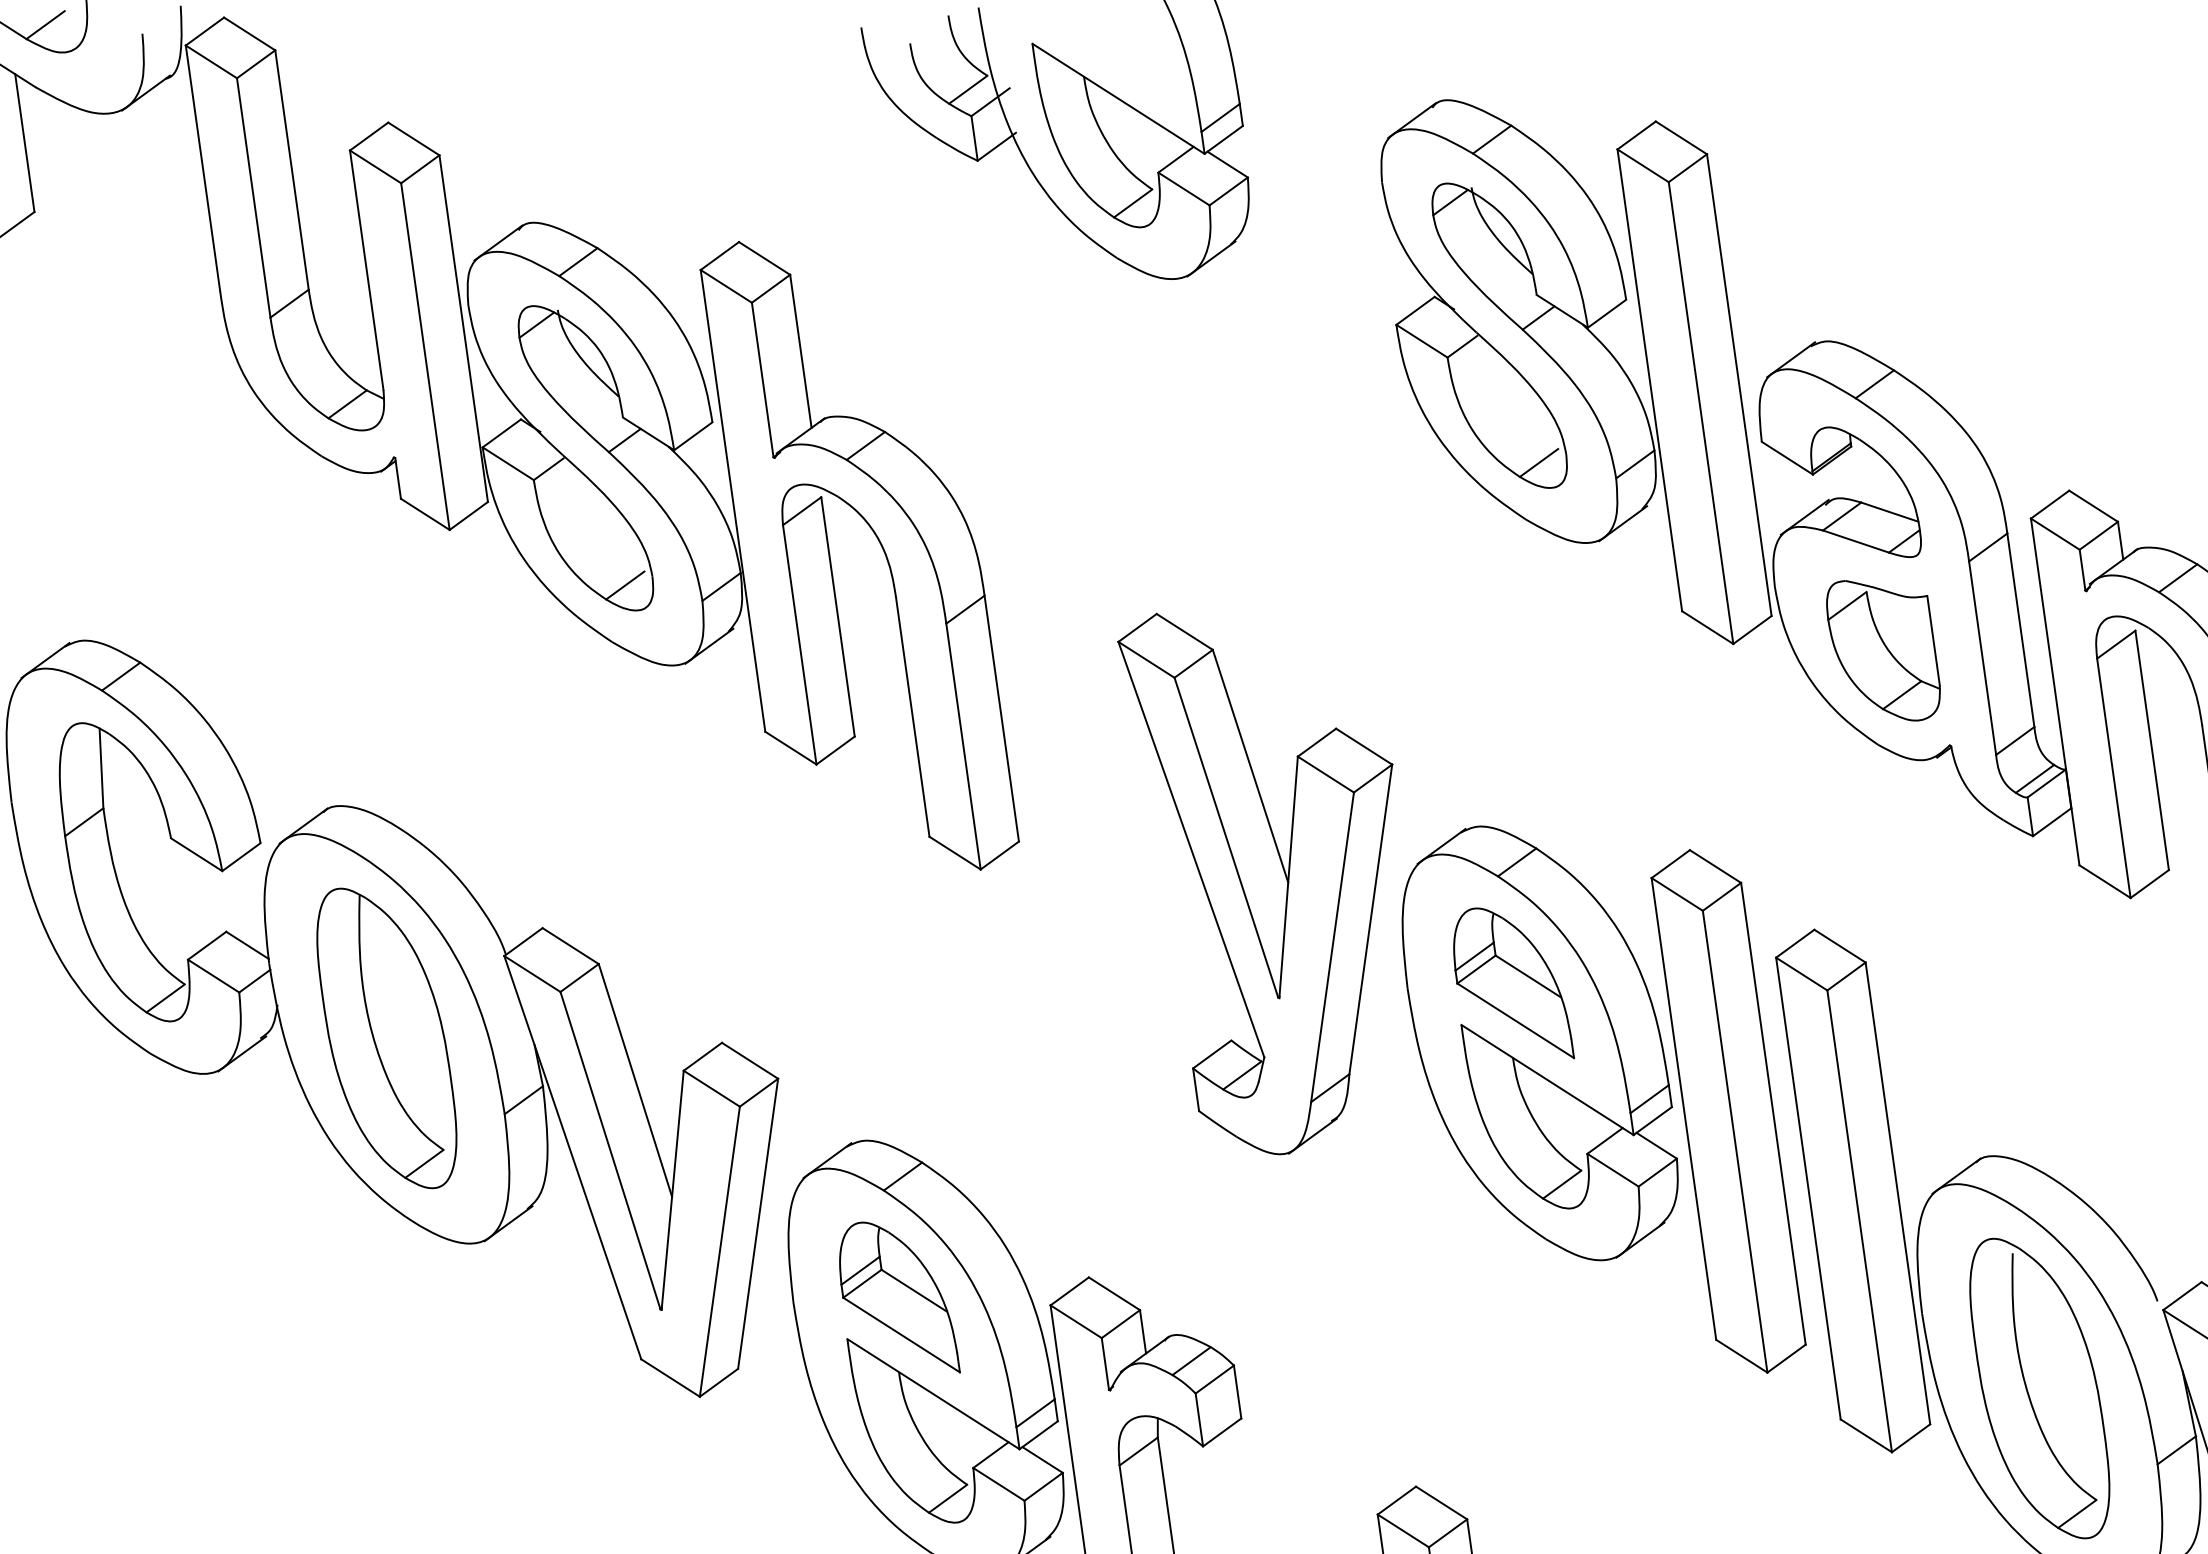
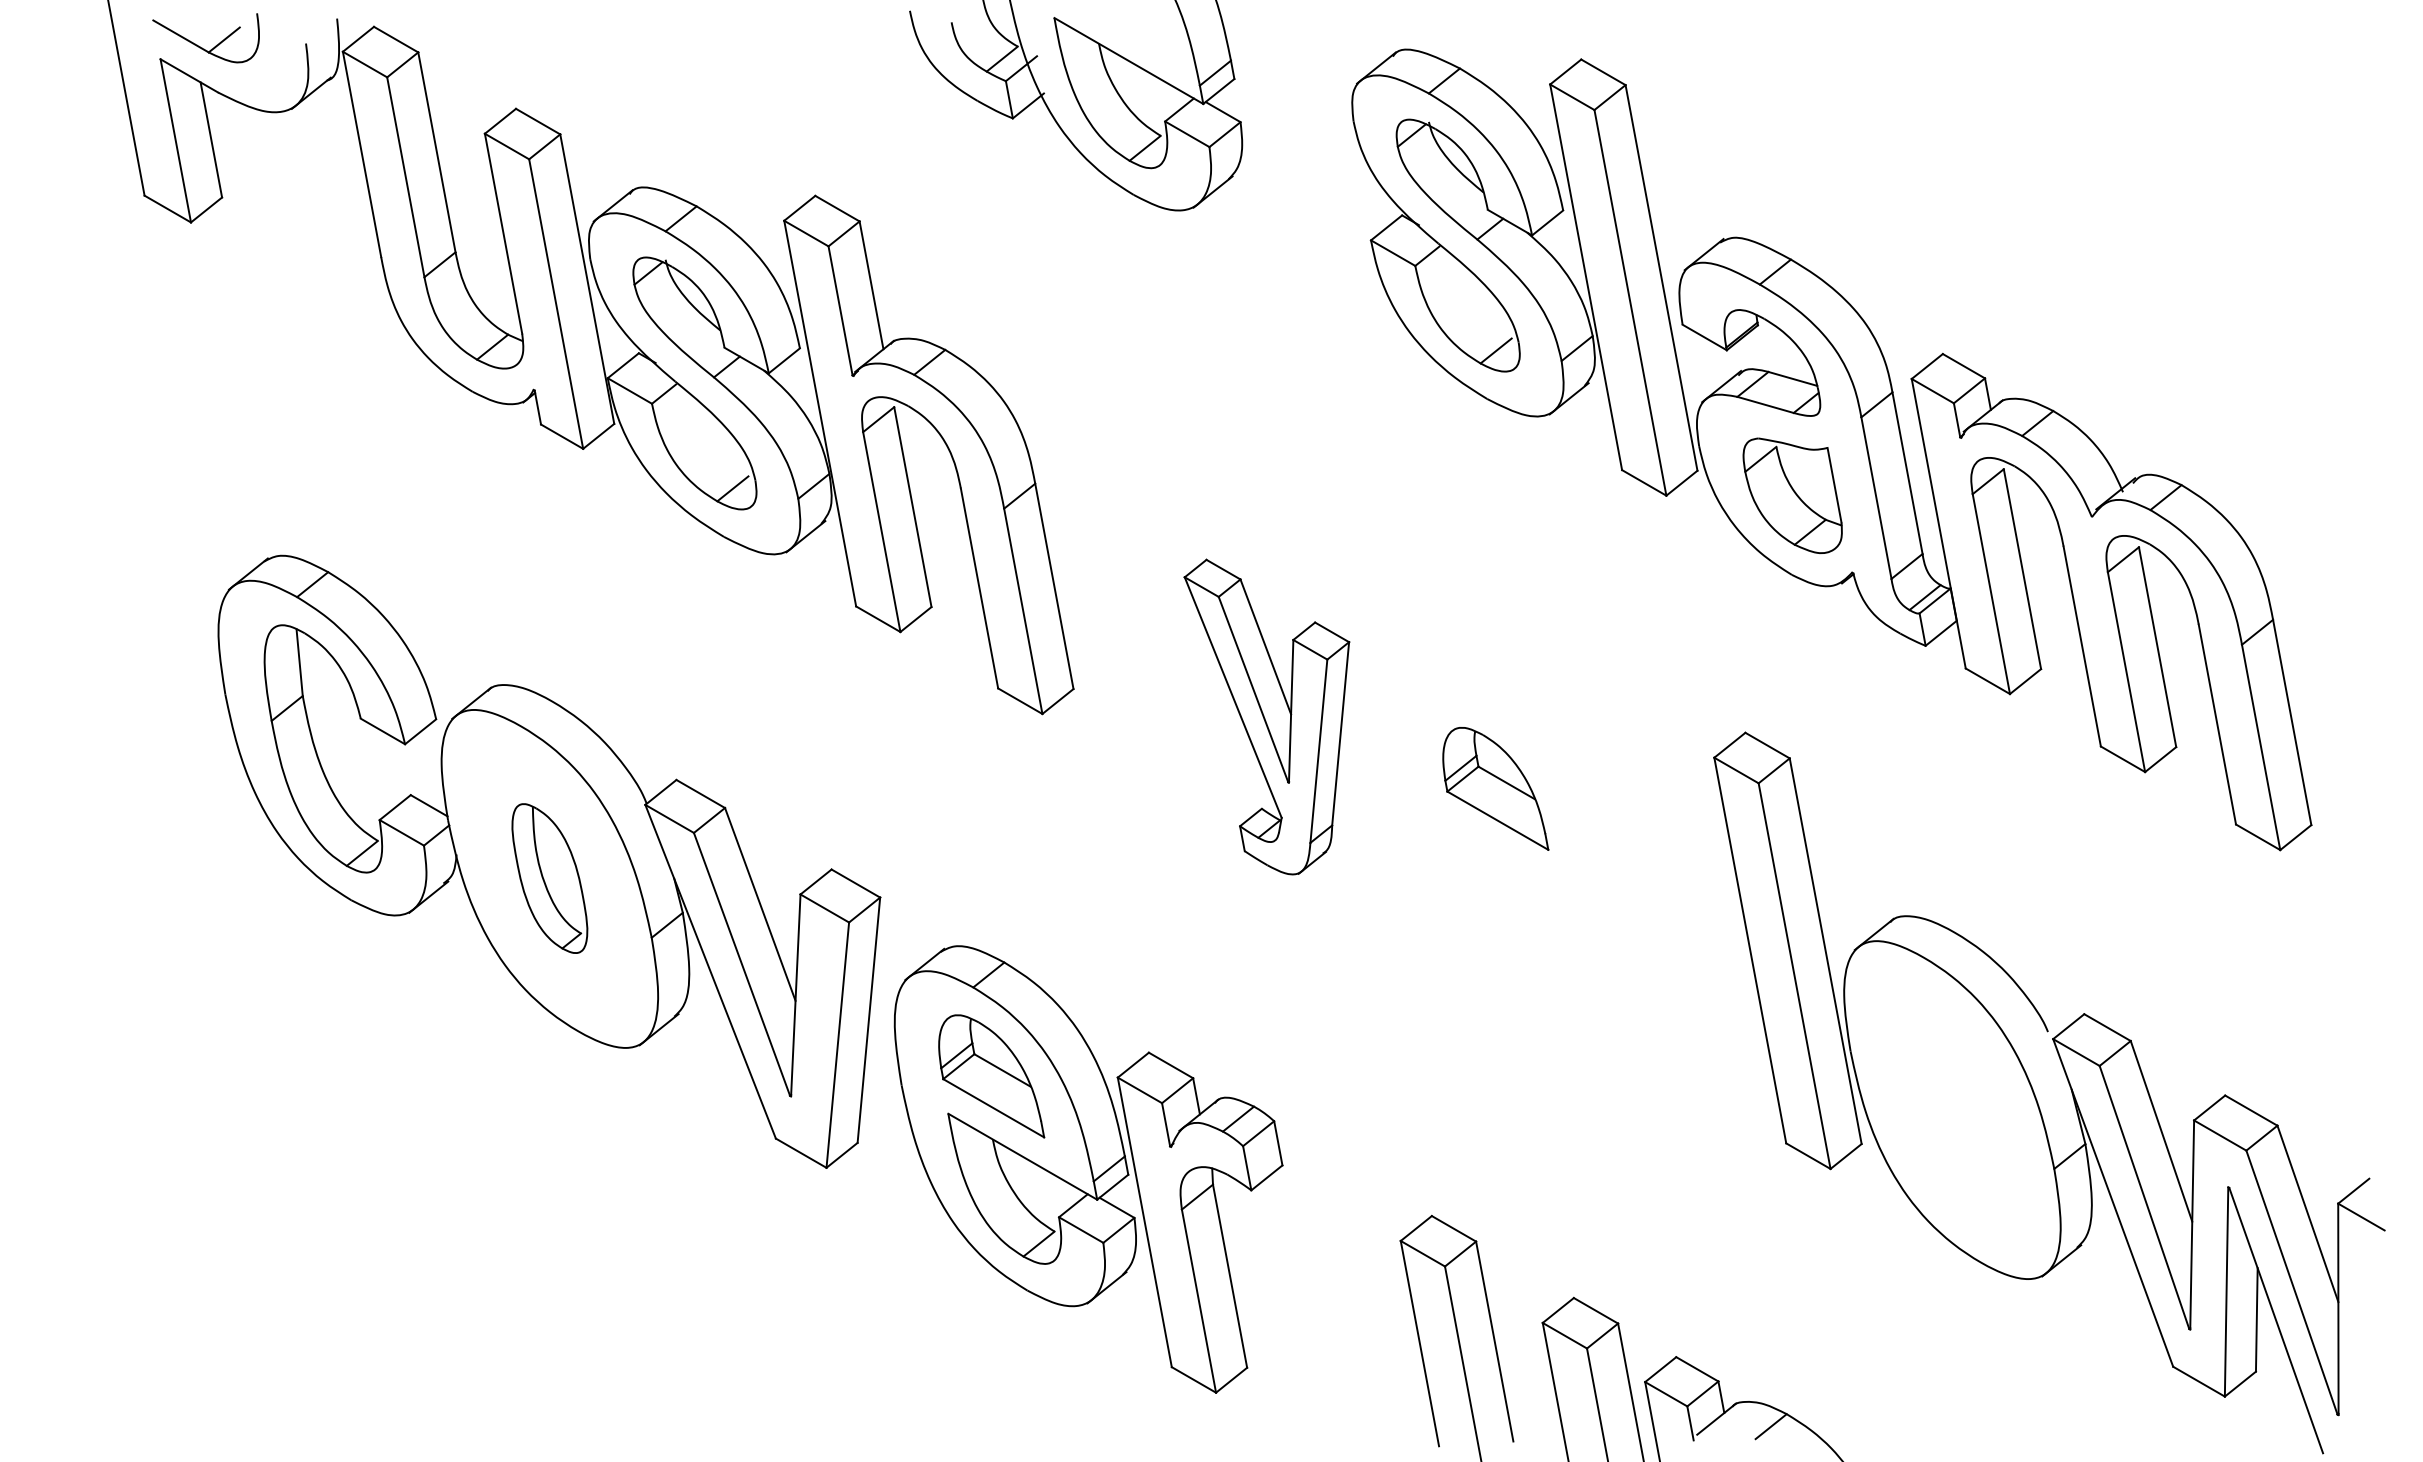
part: (1246, 884) -> (1266, 716), size x0.7
part: (386, 1038) -> (549, 878), size x0.6
part: (1605, 1098) -> (1576, 882), removed
part: (2039, 1388) -> (1952, 1109), removed

